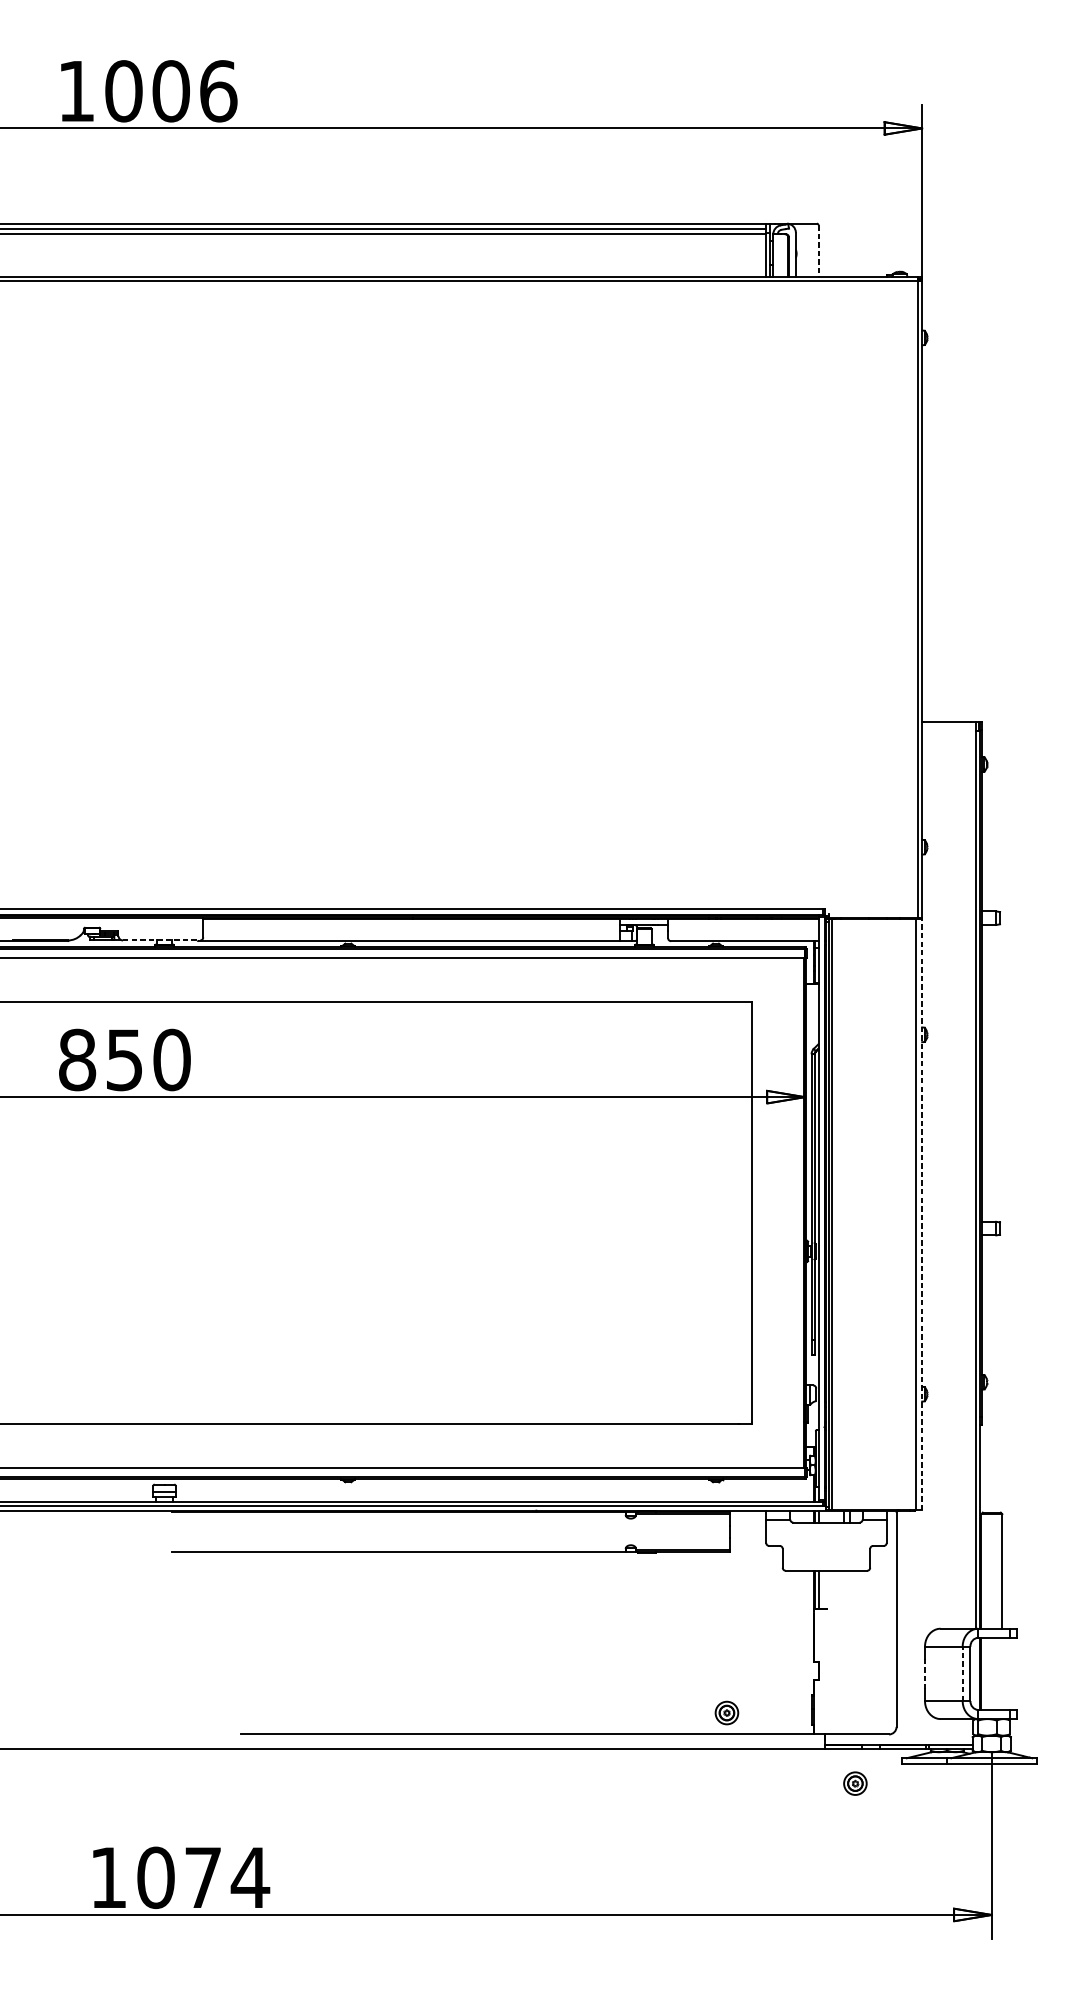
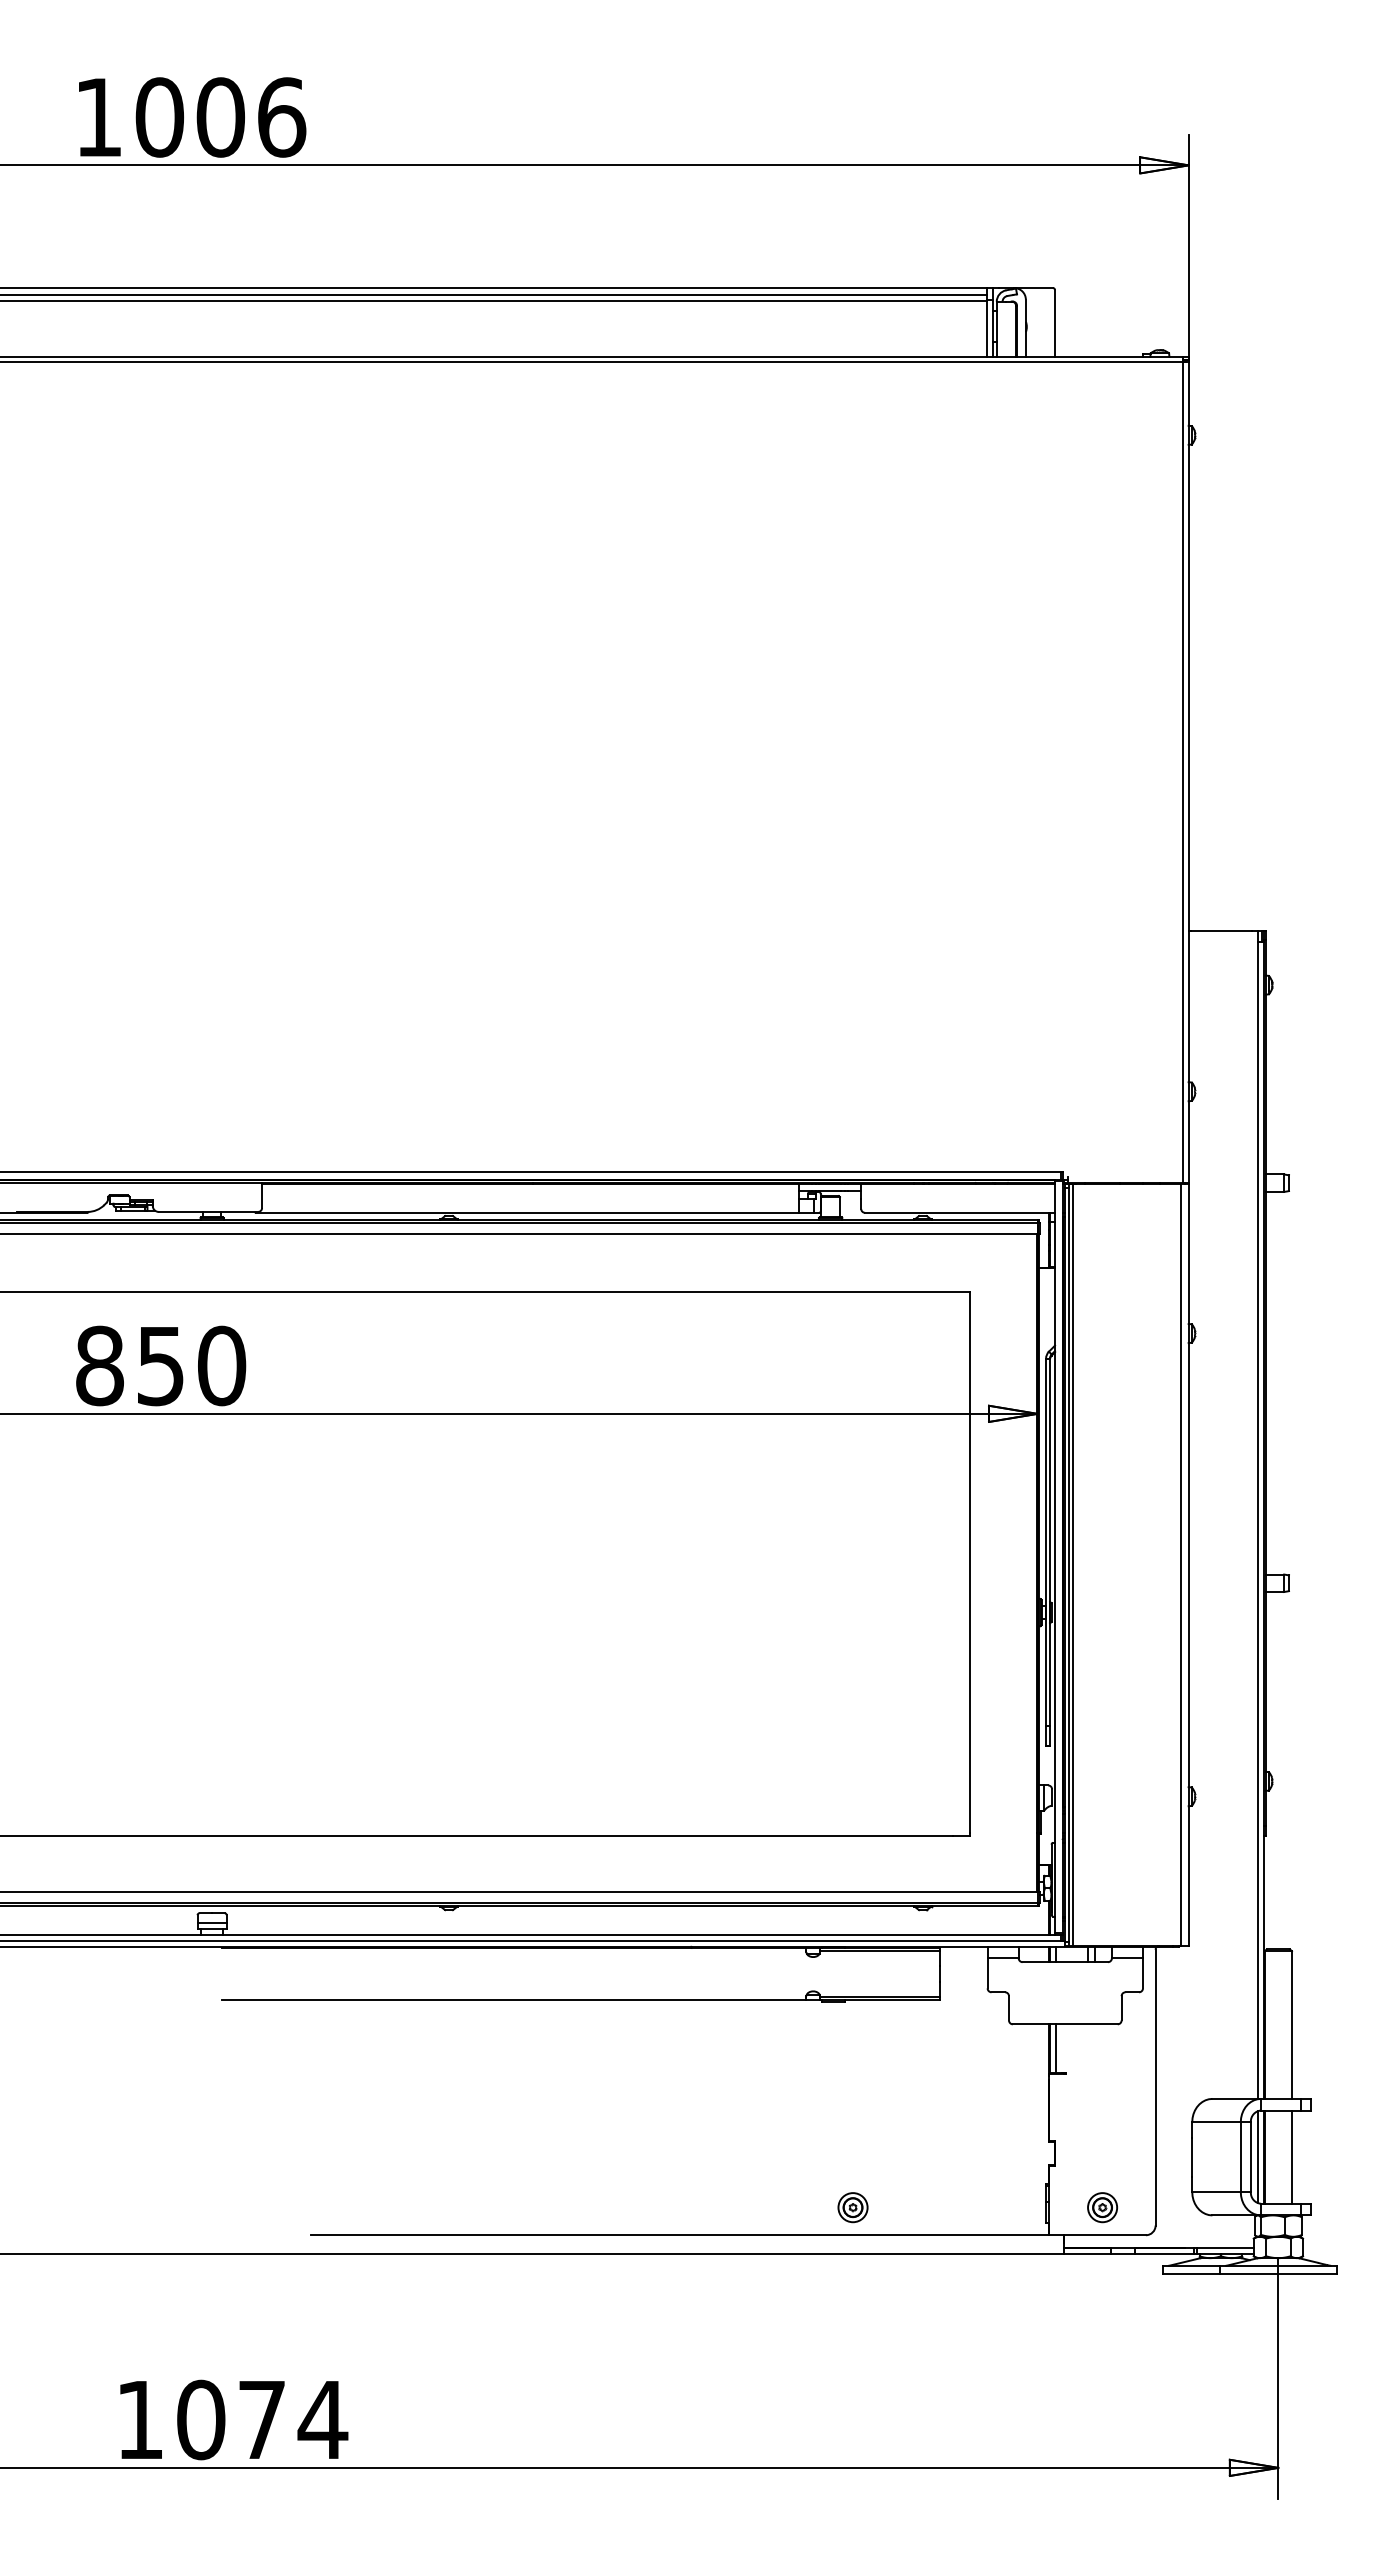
line: (818, 251) -> (1055, 323), dashed -> solid
line: (161, 940) -> (208, 1211), dashed -> solid
line: (922, 1214) -> (1188, 1564), dashed -> solid
line: (1001, 1673) -> (1291, 2156), added
line: (924, 1674) -> (1191, 2157), dashed -> solid
line: (962, 1674) -> (1240, 2157), dashed -> solid
line: (975, 1674) -> (1257, 2157), added
part: (726, 1712) -> (852, 2207), moved
part: (855, 1783) -> (1102, 2207), moved

